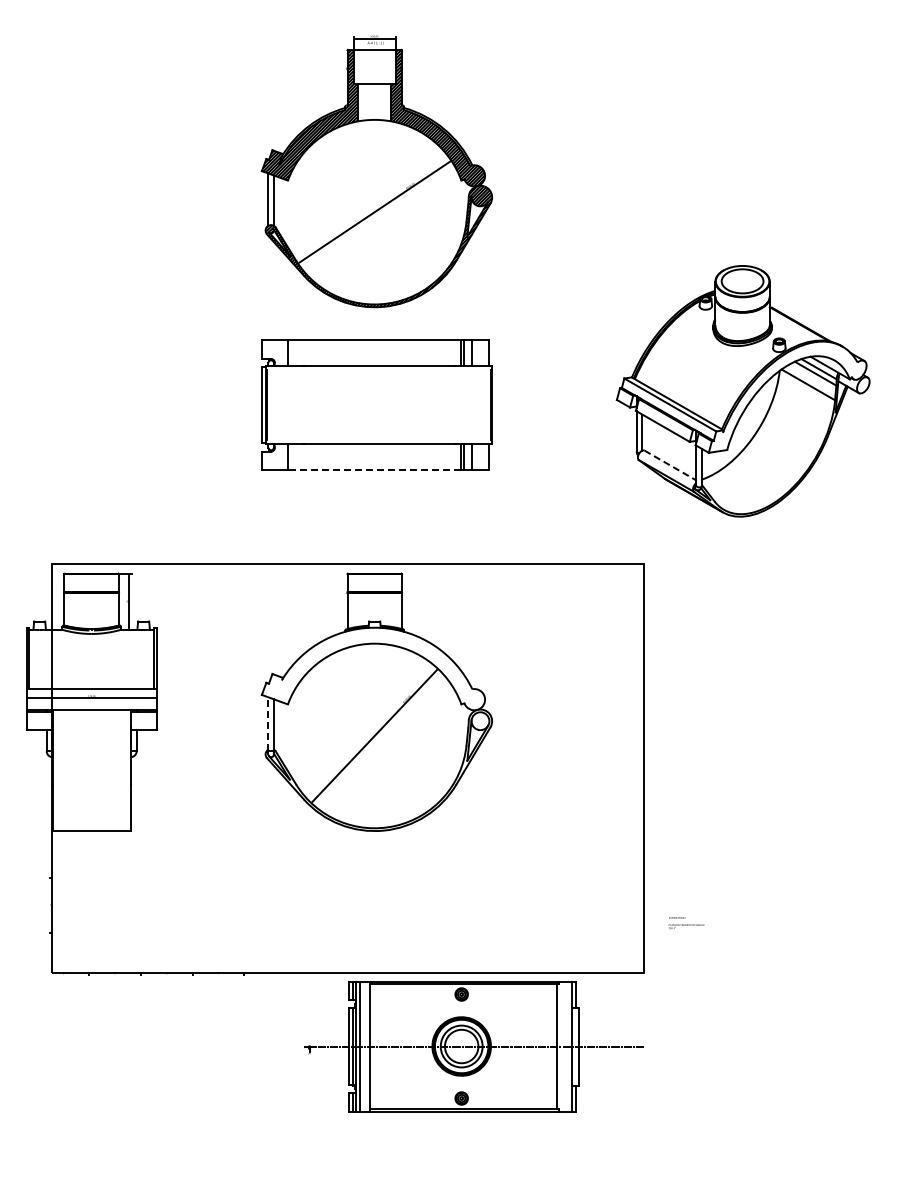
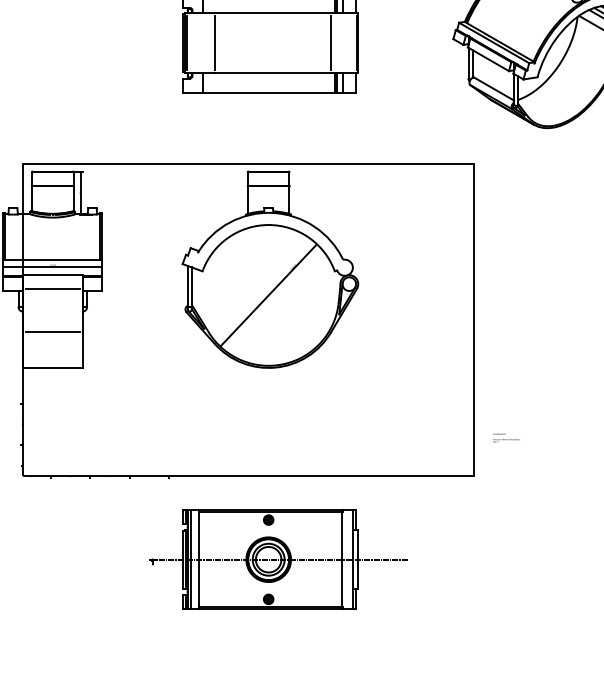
line: (303, 405) -> (214, 43), added
line: (456, 405) -> (331, 43), added
line: (670, 465) -> (494, 89), dashed -> solid
line: (374, 470) -> (268, 92), dashed -> solid
line: (268, 724) -> (187, 286), dashed -> solid
line: (91, 727) -> (52, 288), added
line: (91, 784) -> (52, 332), added
part: (473, 1046) -> (277, 559), moved

